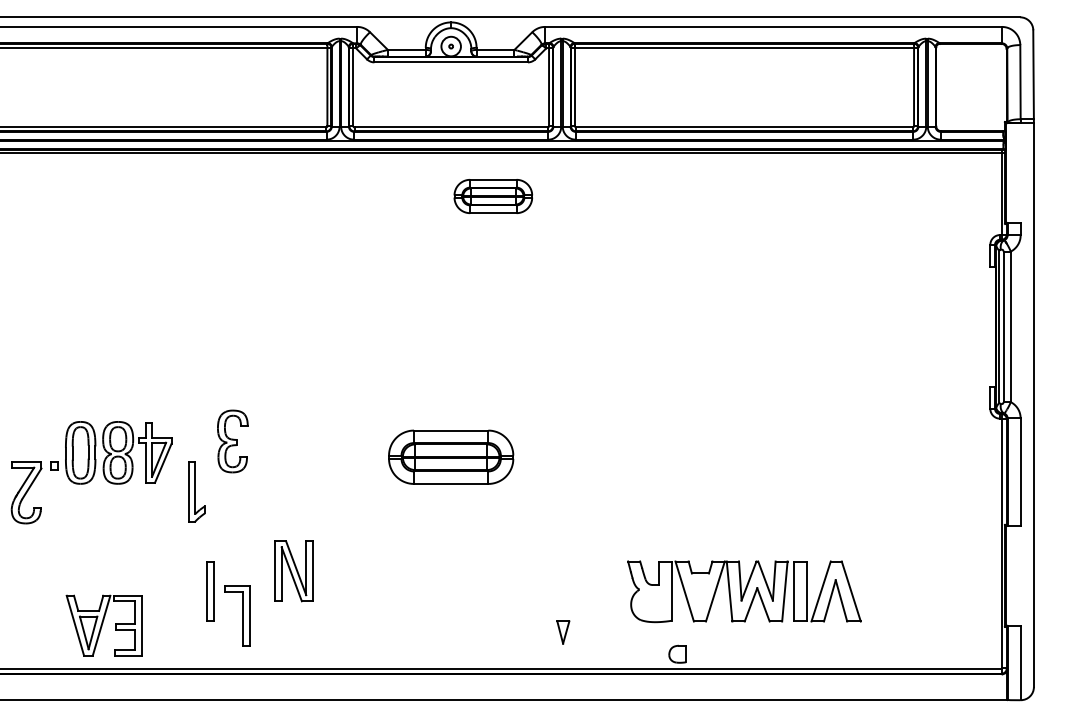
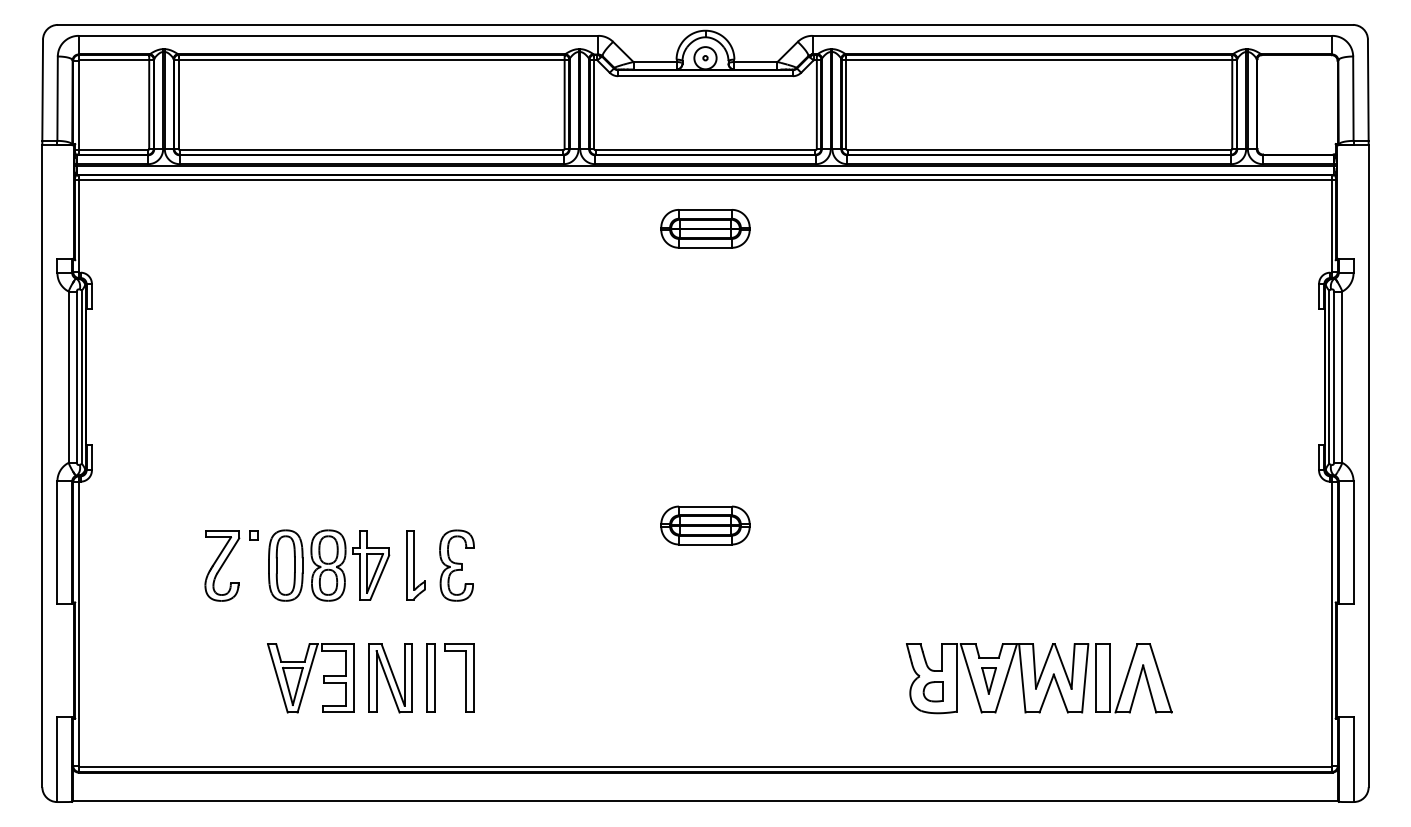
part: (493, 196) -> (705, 228), moved
part: (232, 441) -> (456, 565), moved
part: (119, 452) -> (329, 565), moved
part: (451, 457) -> (705, 525), size x0.62
part: (293, 571) -> (390, 678), moved
part: (237, 615) -> (459, 677), moved
part: (104, 625) -> (310, 678), moved
part: (562, 632) -> (988, 680), moved
part: (677, 654) -> (932, 691), moved

